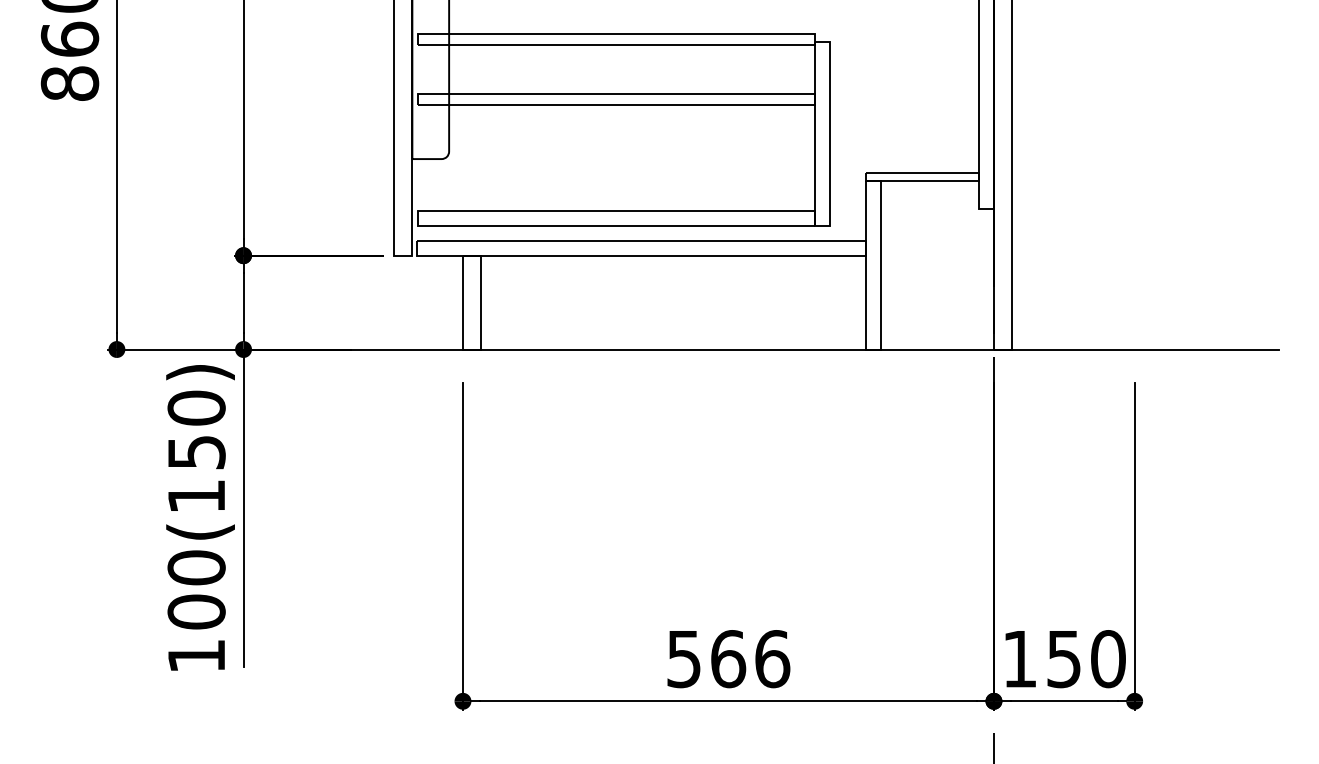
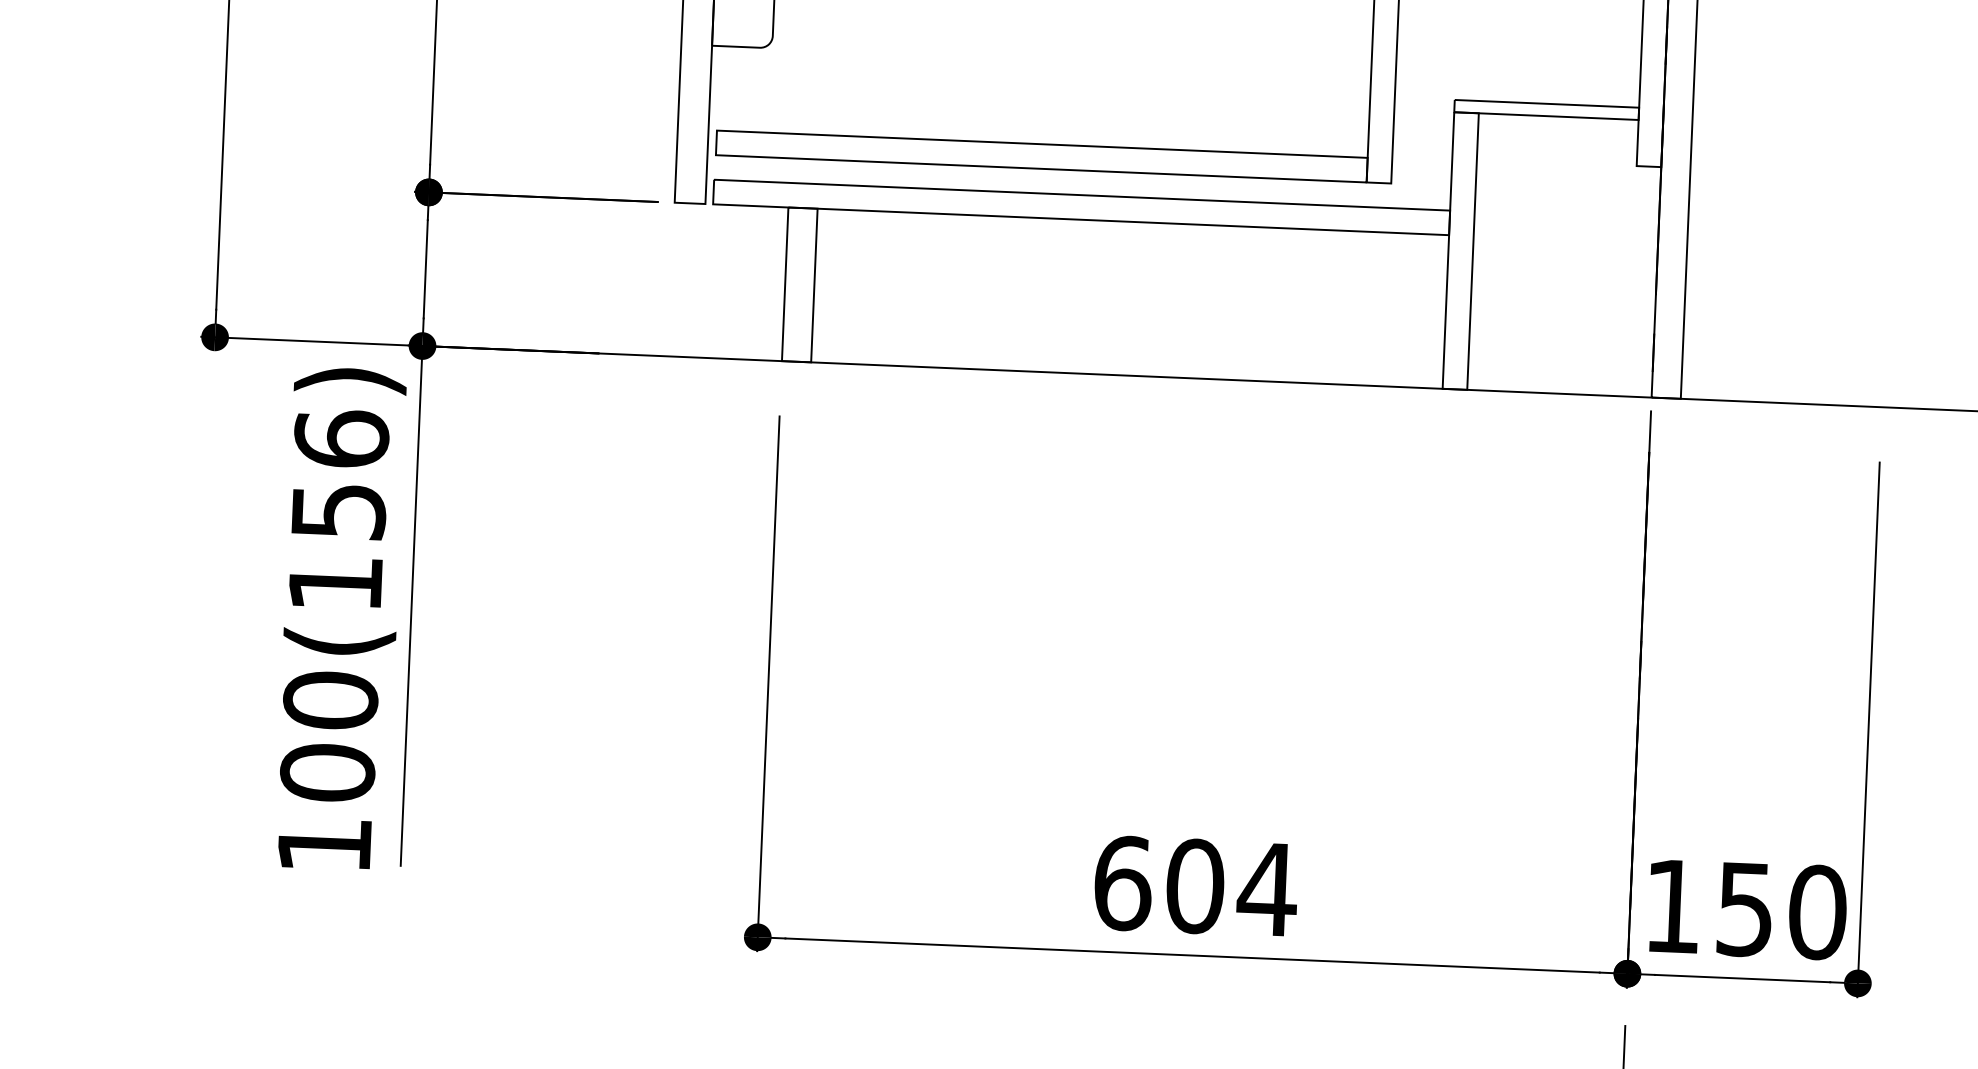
text: (196, 407) -> (341, 437), 100(150) -> 100(156)
text: (728, 659) -> (1195, 887), 566 -> 604

